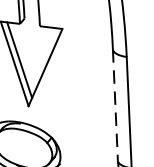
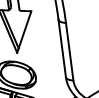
line: (115, 105) -> (62, 48), dashed -> solid

